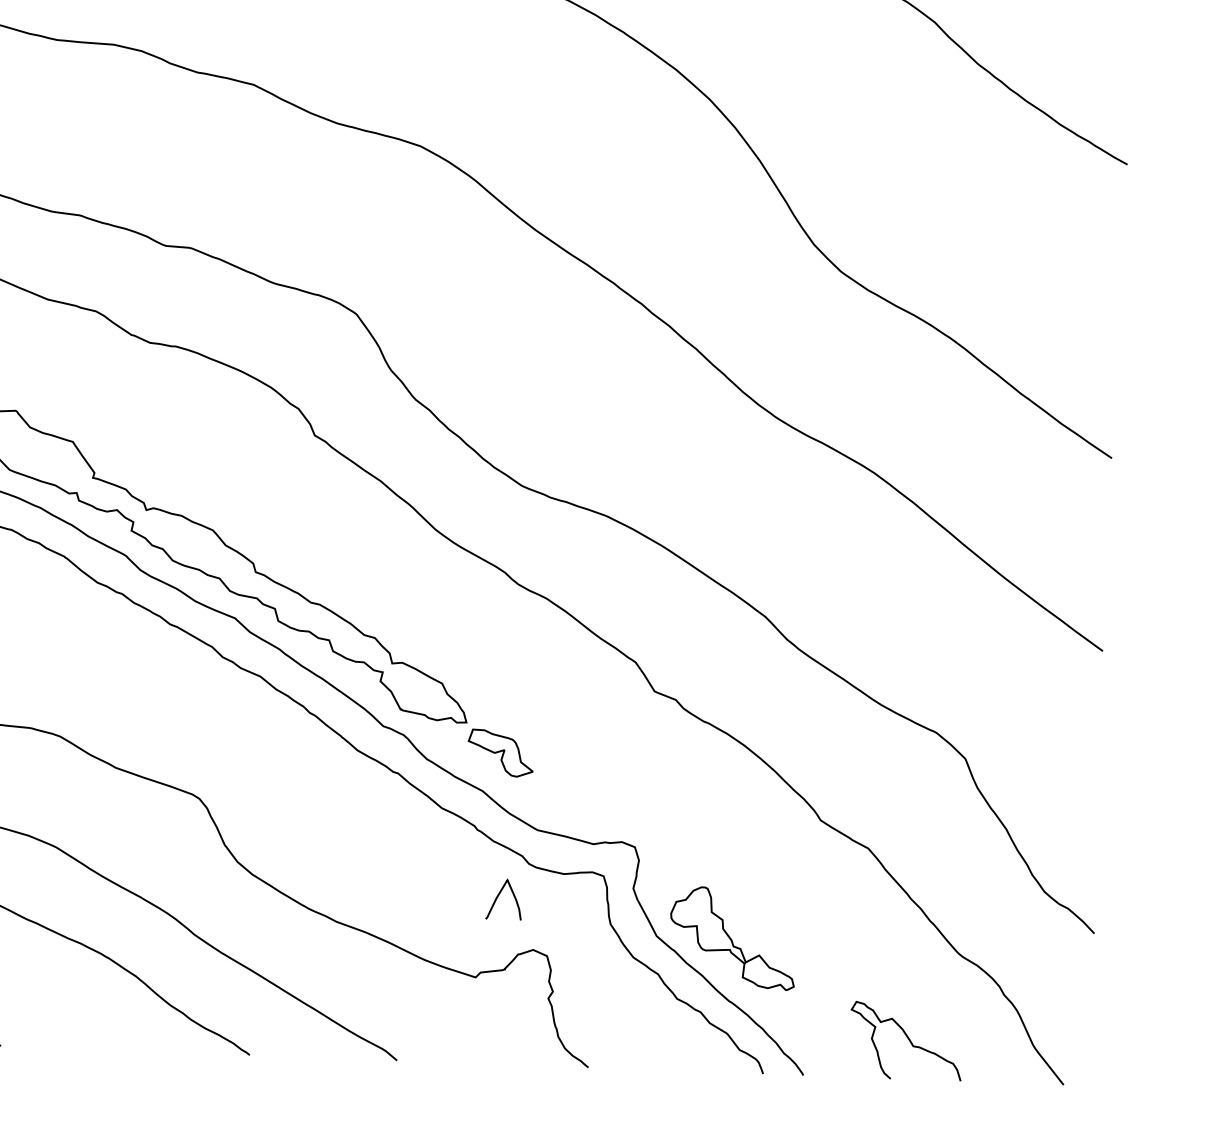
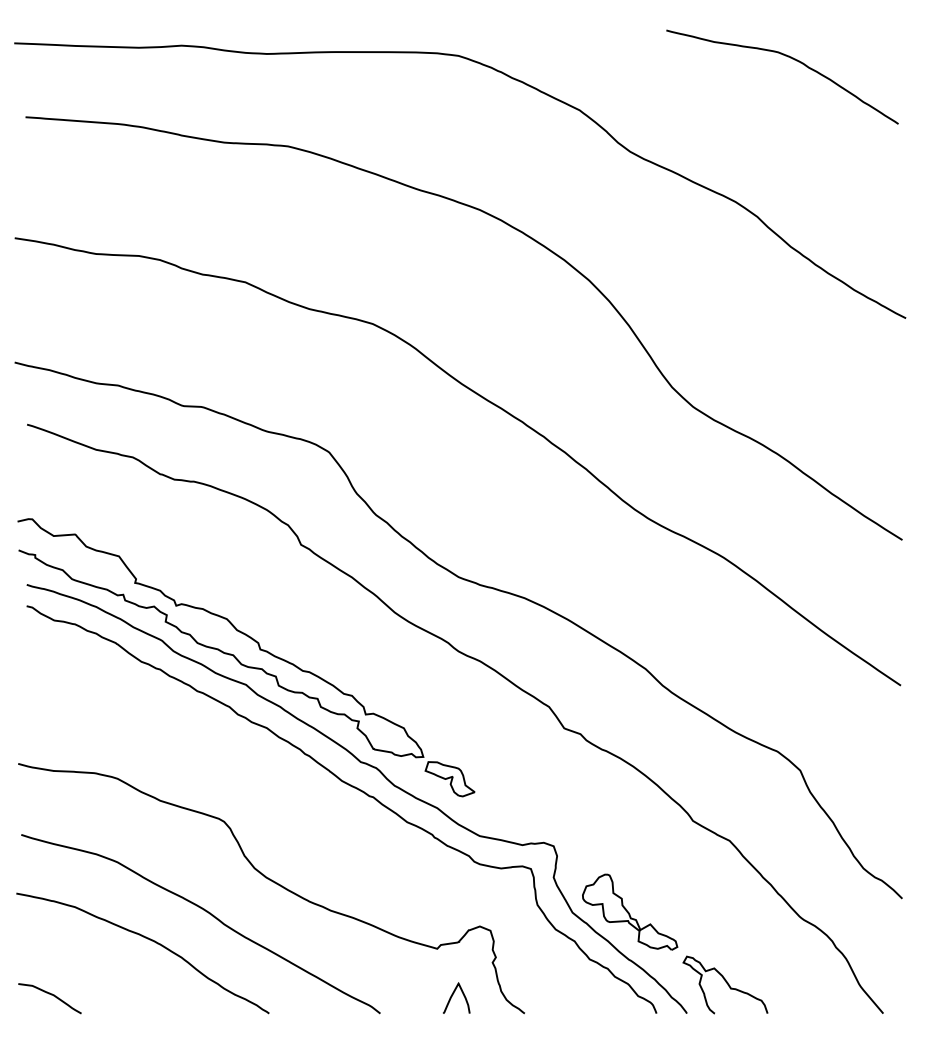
curve: (500, 895) -> (453, 995), moved
curve: (907, 1039) -> (726, 983), moved

